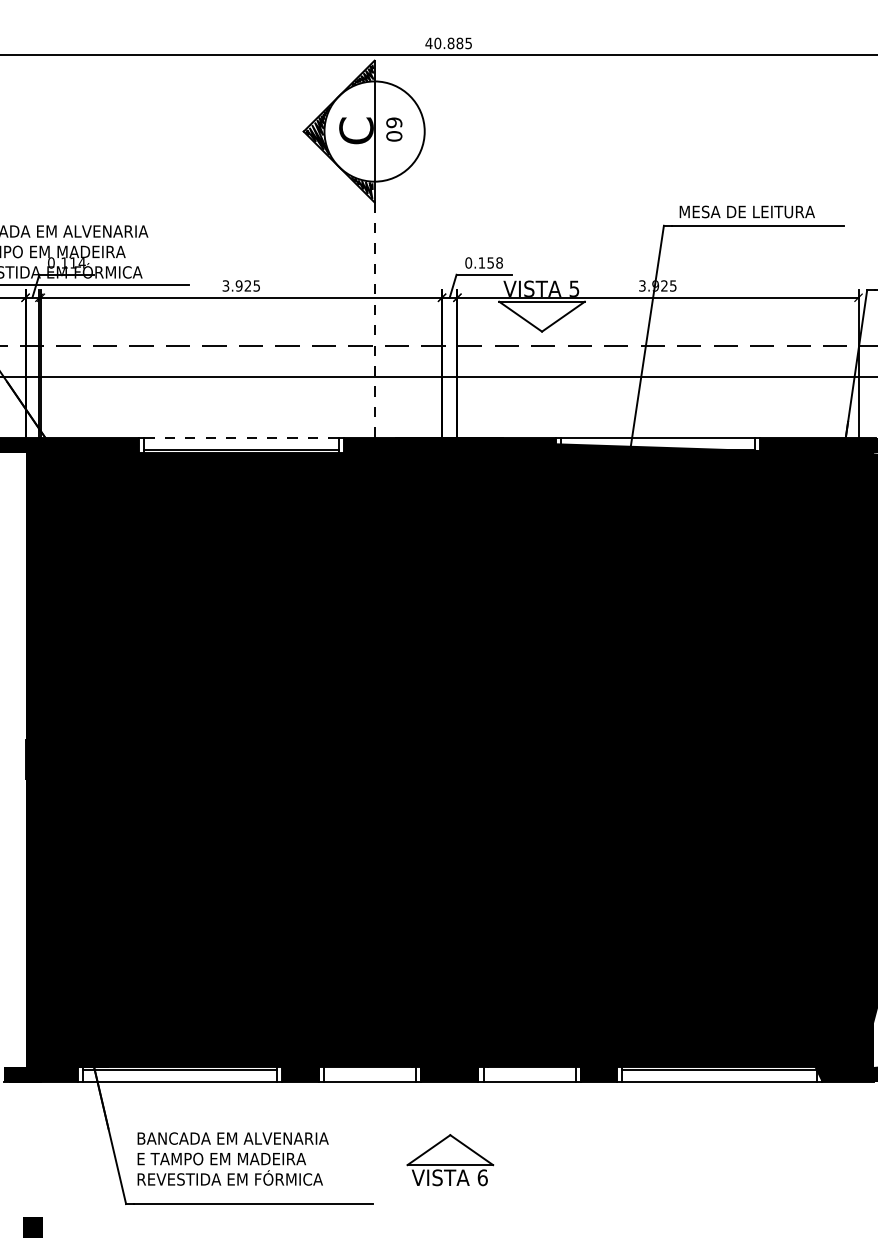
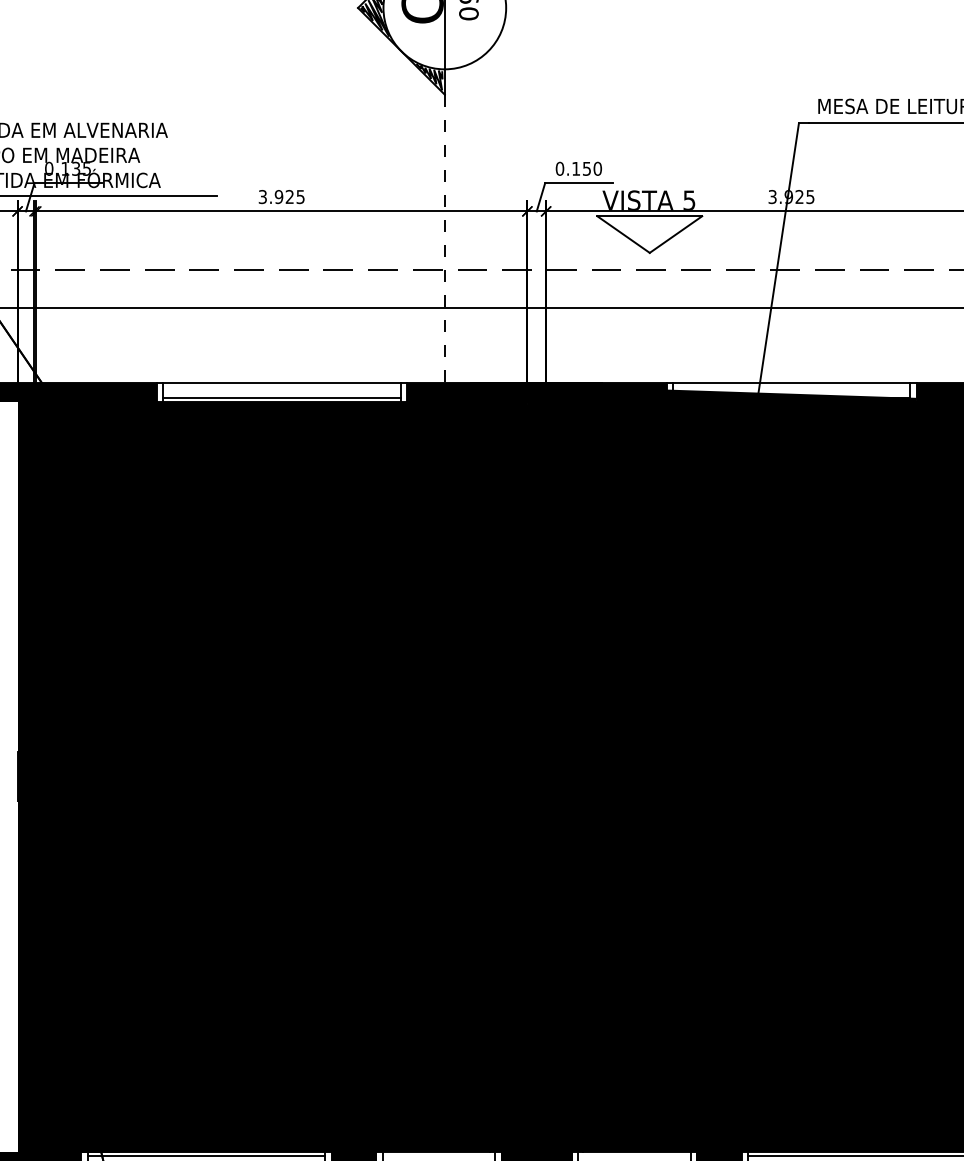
text: (77, 262) -> (81, 168), 0.114 -> 0.135
text: (499, 262) -> (597, 168), 0.158 -> 0.150
line: (240, 438) -> (280, 383), dashed -> solid

